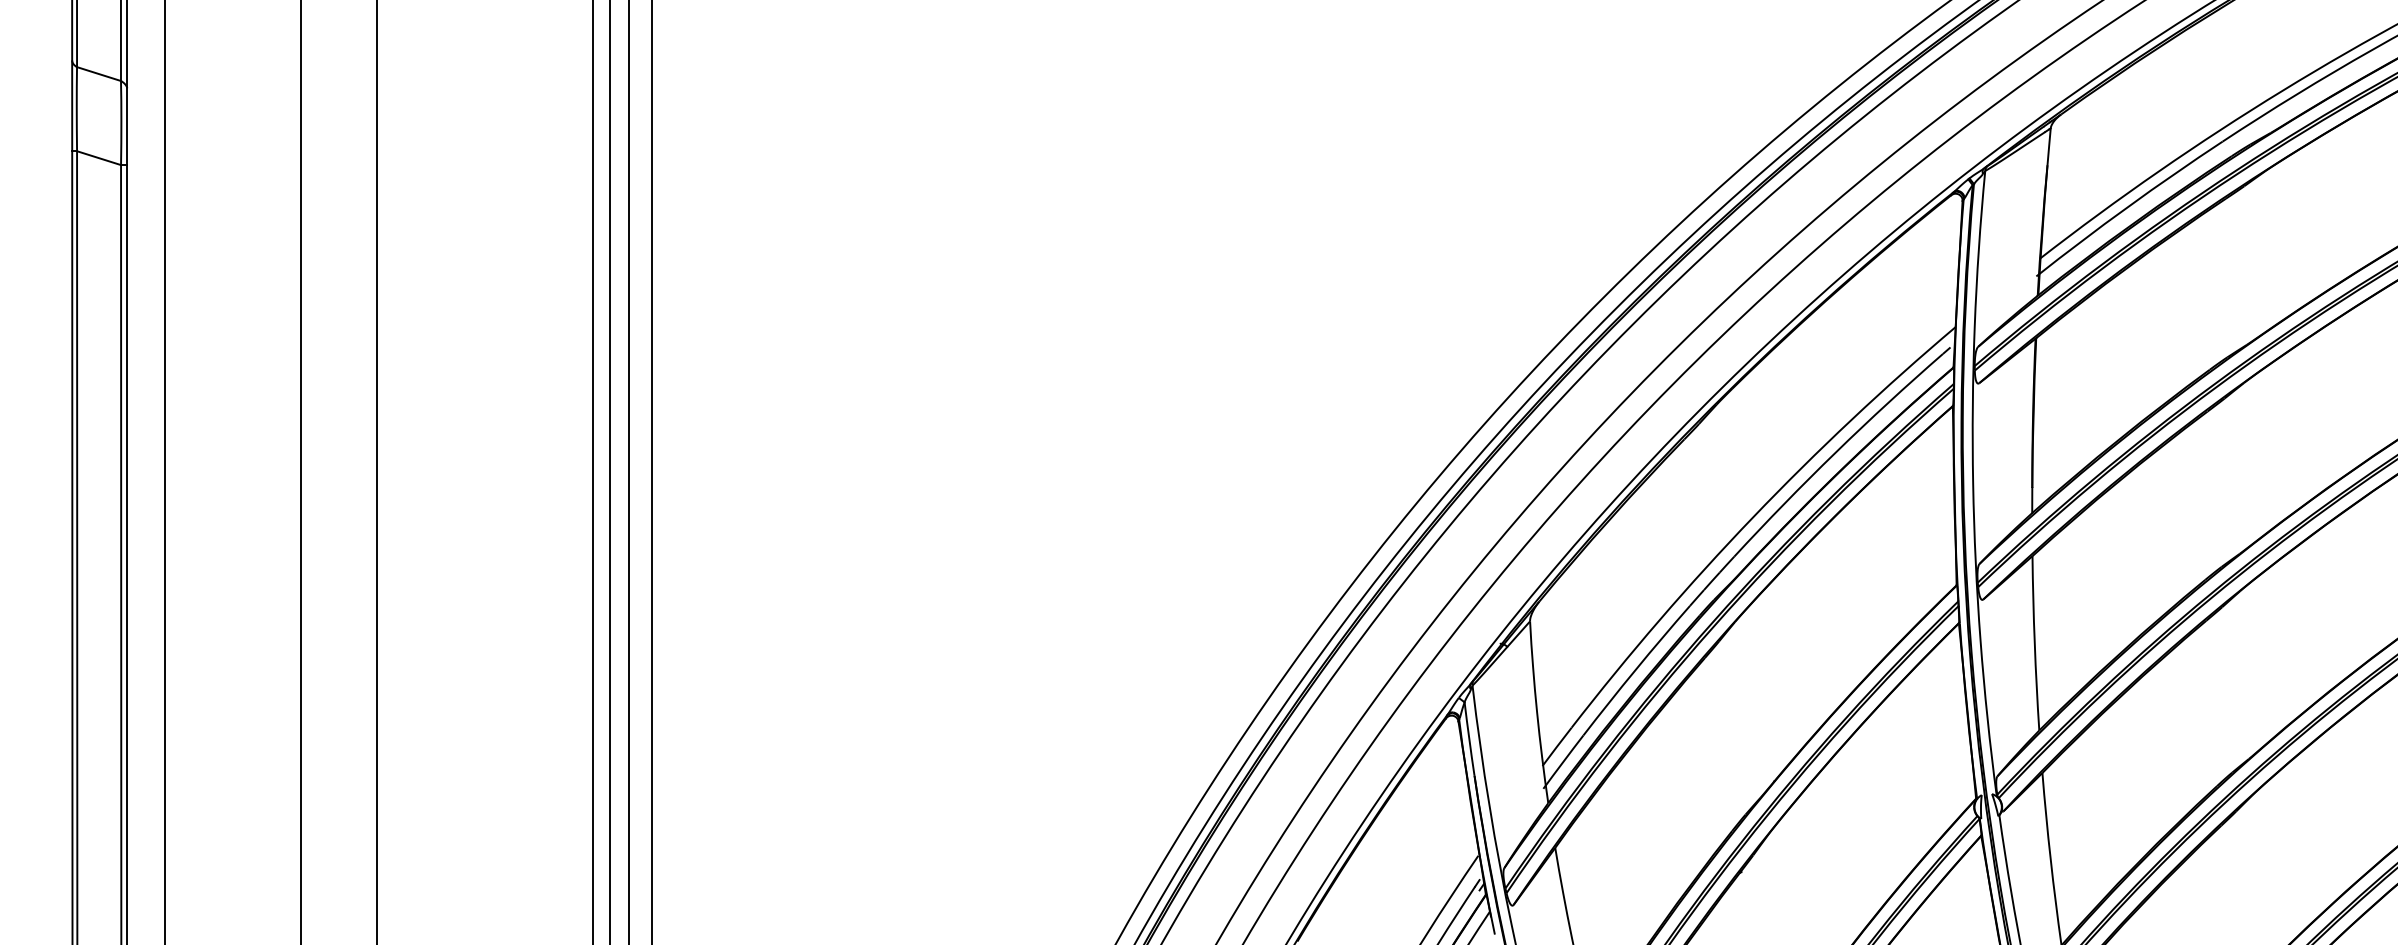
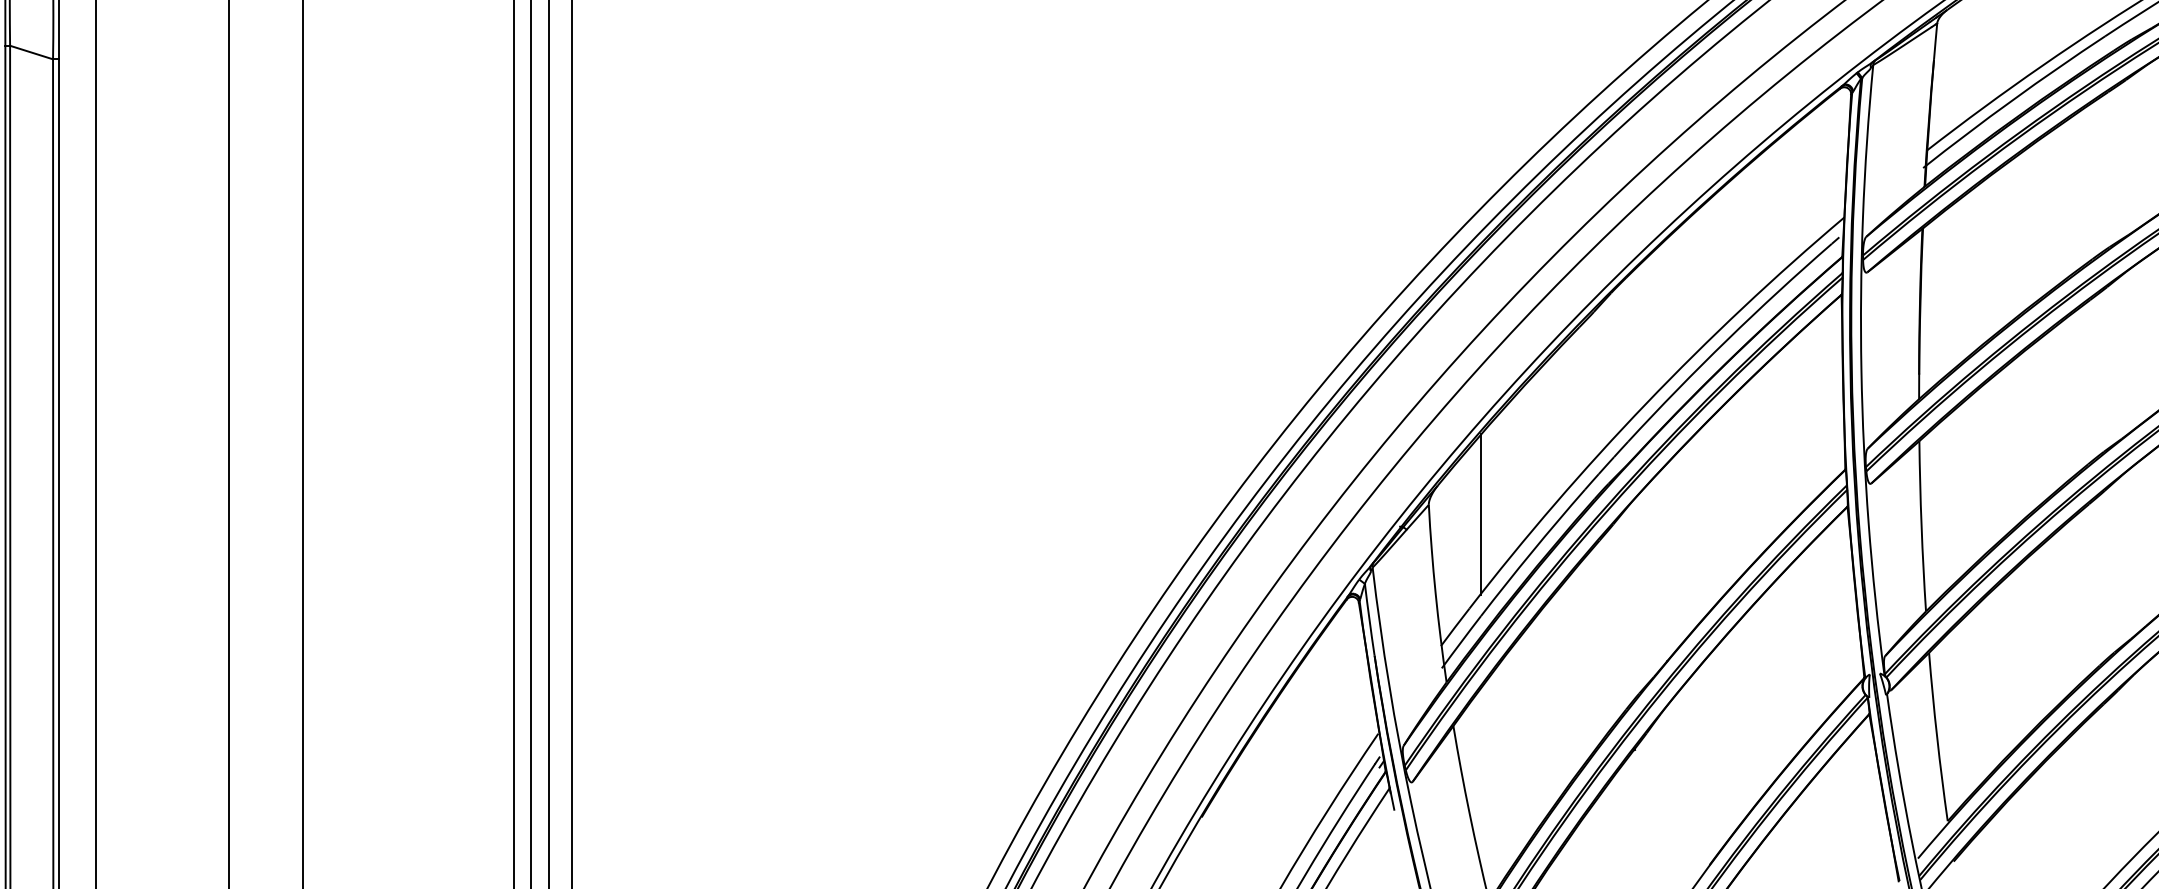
line: (1583, 631) -> (1480, 514), added

